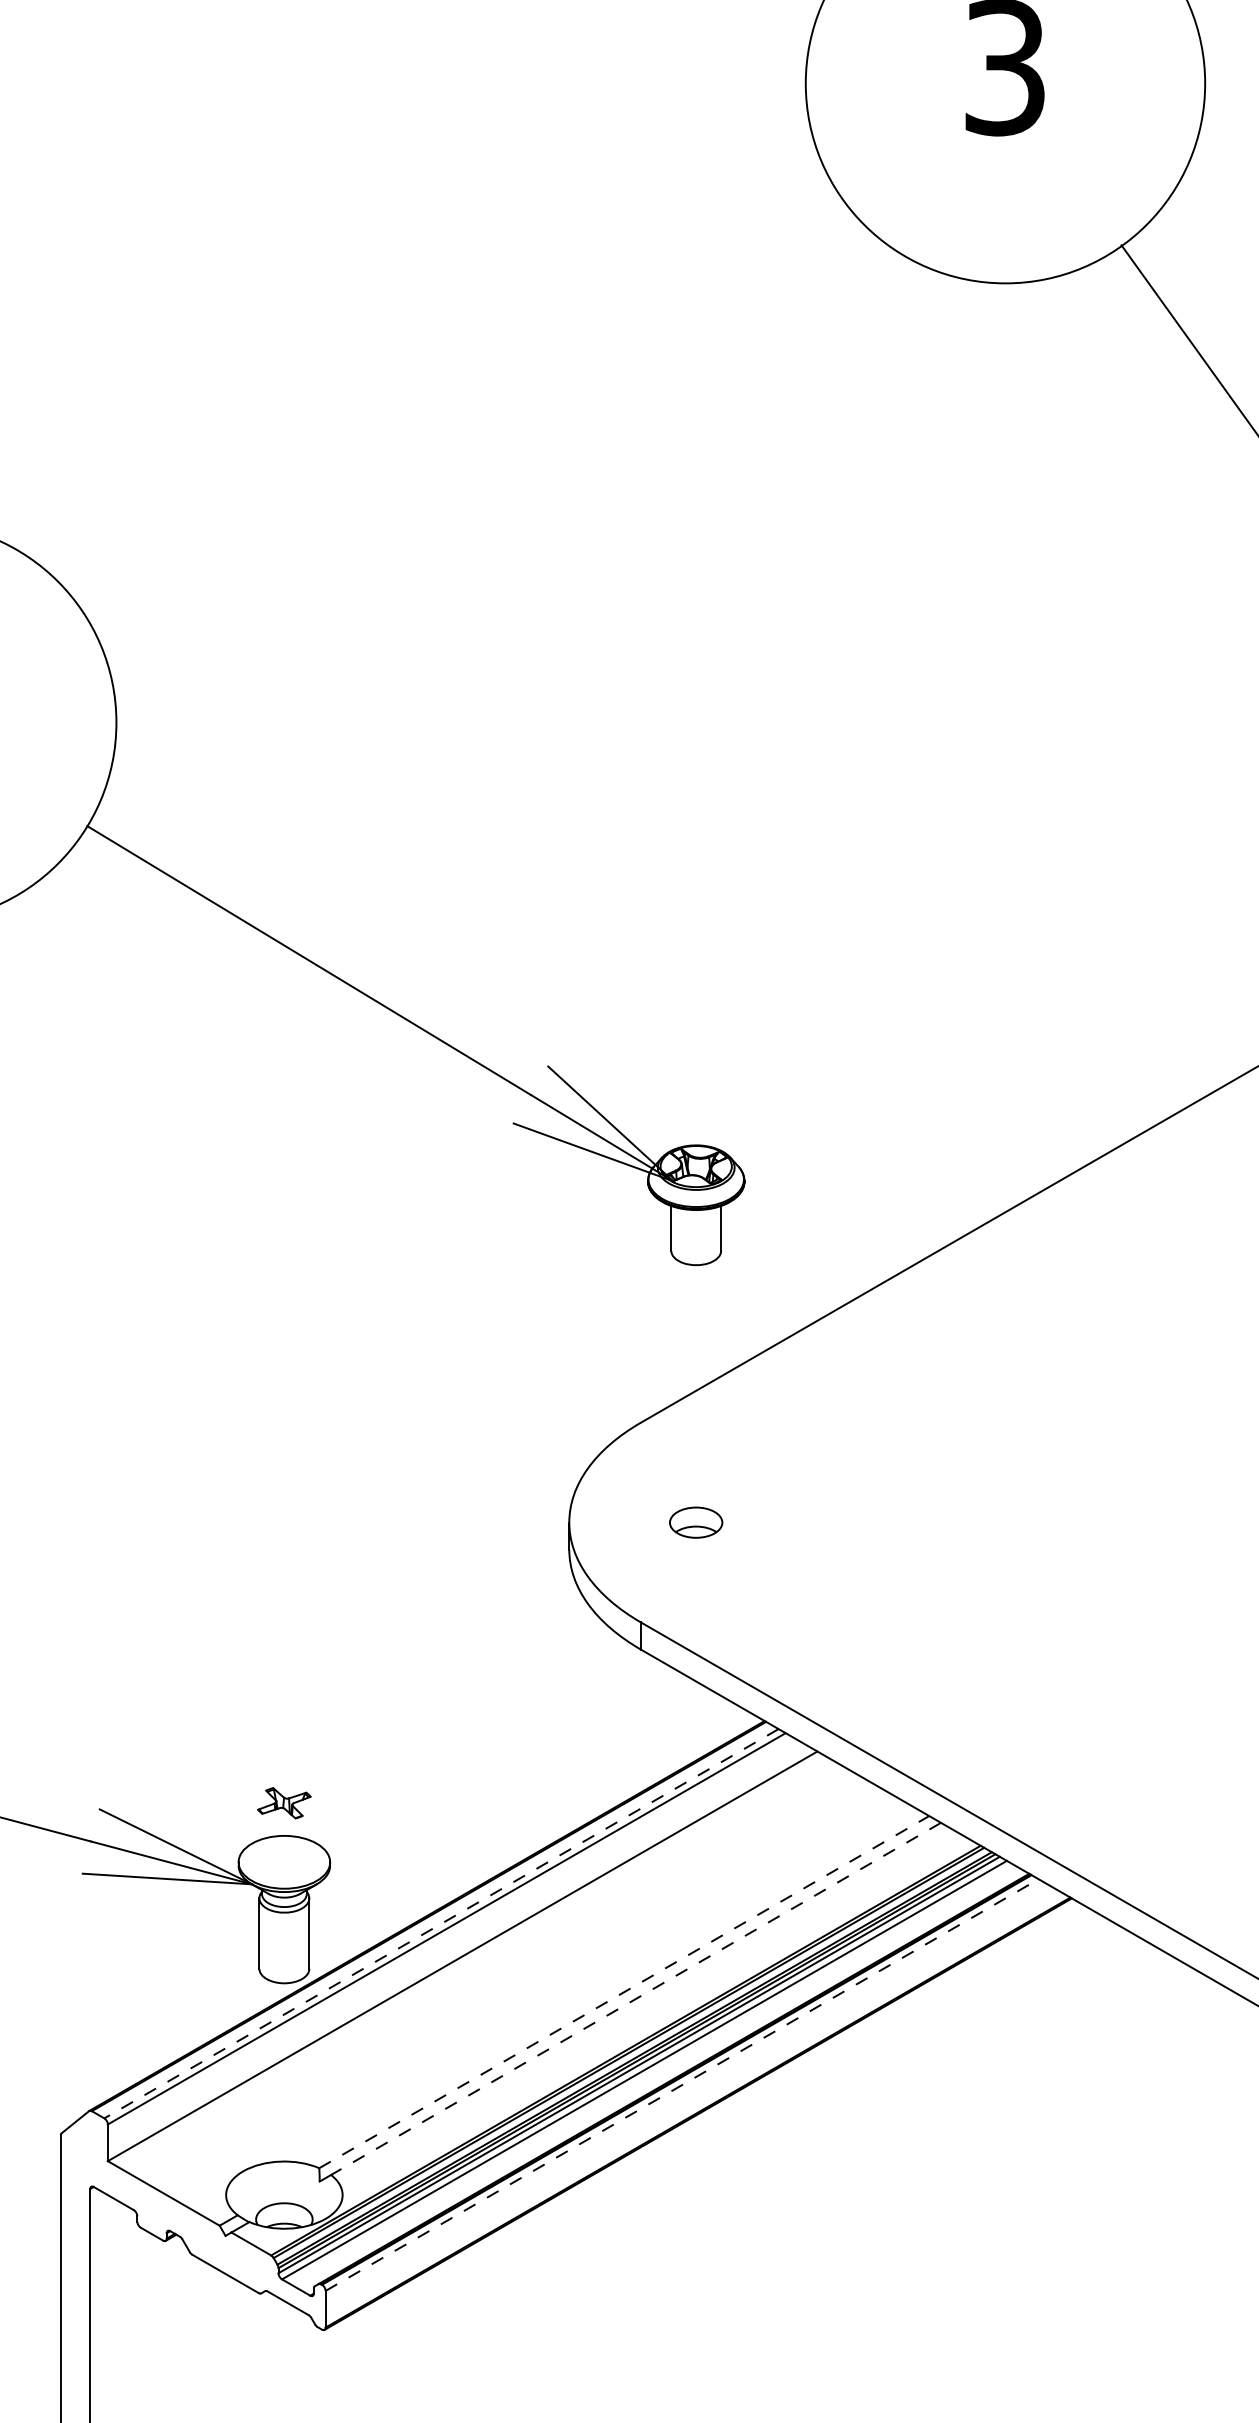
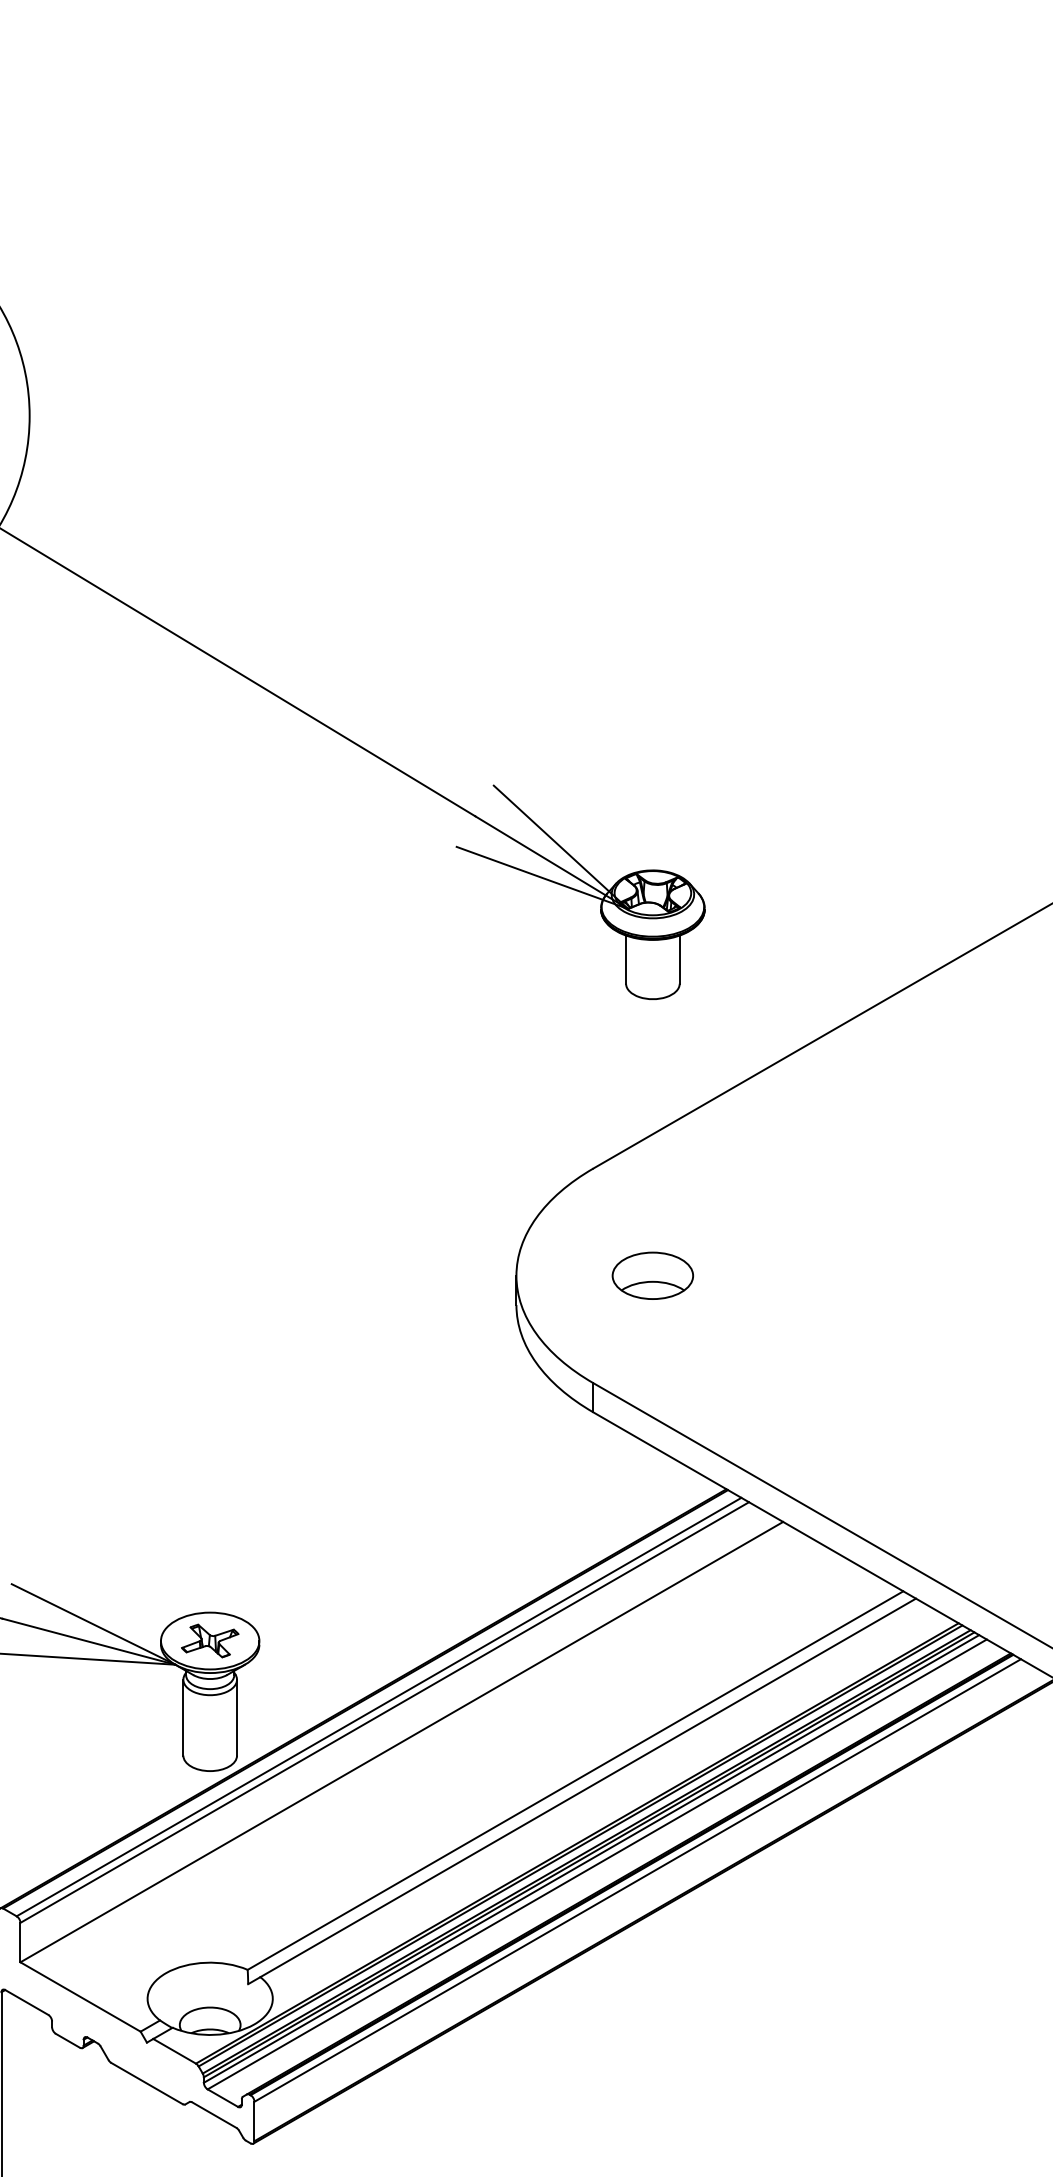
part: (695, 1522) -> (652, 1275), size x1.43
part: (284, 1803) -> (210, 1641), moved
line: (441, 1923) -> (379, 1706), dashed -> solid
line: (624, 1991) -> (575, 1779), dashed -> solid
line: (635, 1999) -> (587, 1788), dashed -> solid
line: (682, 2085) -> (638, 1880), dashed -> solid

